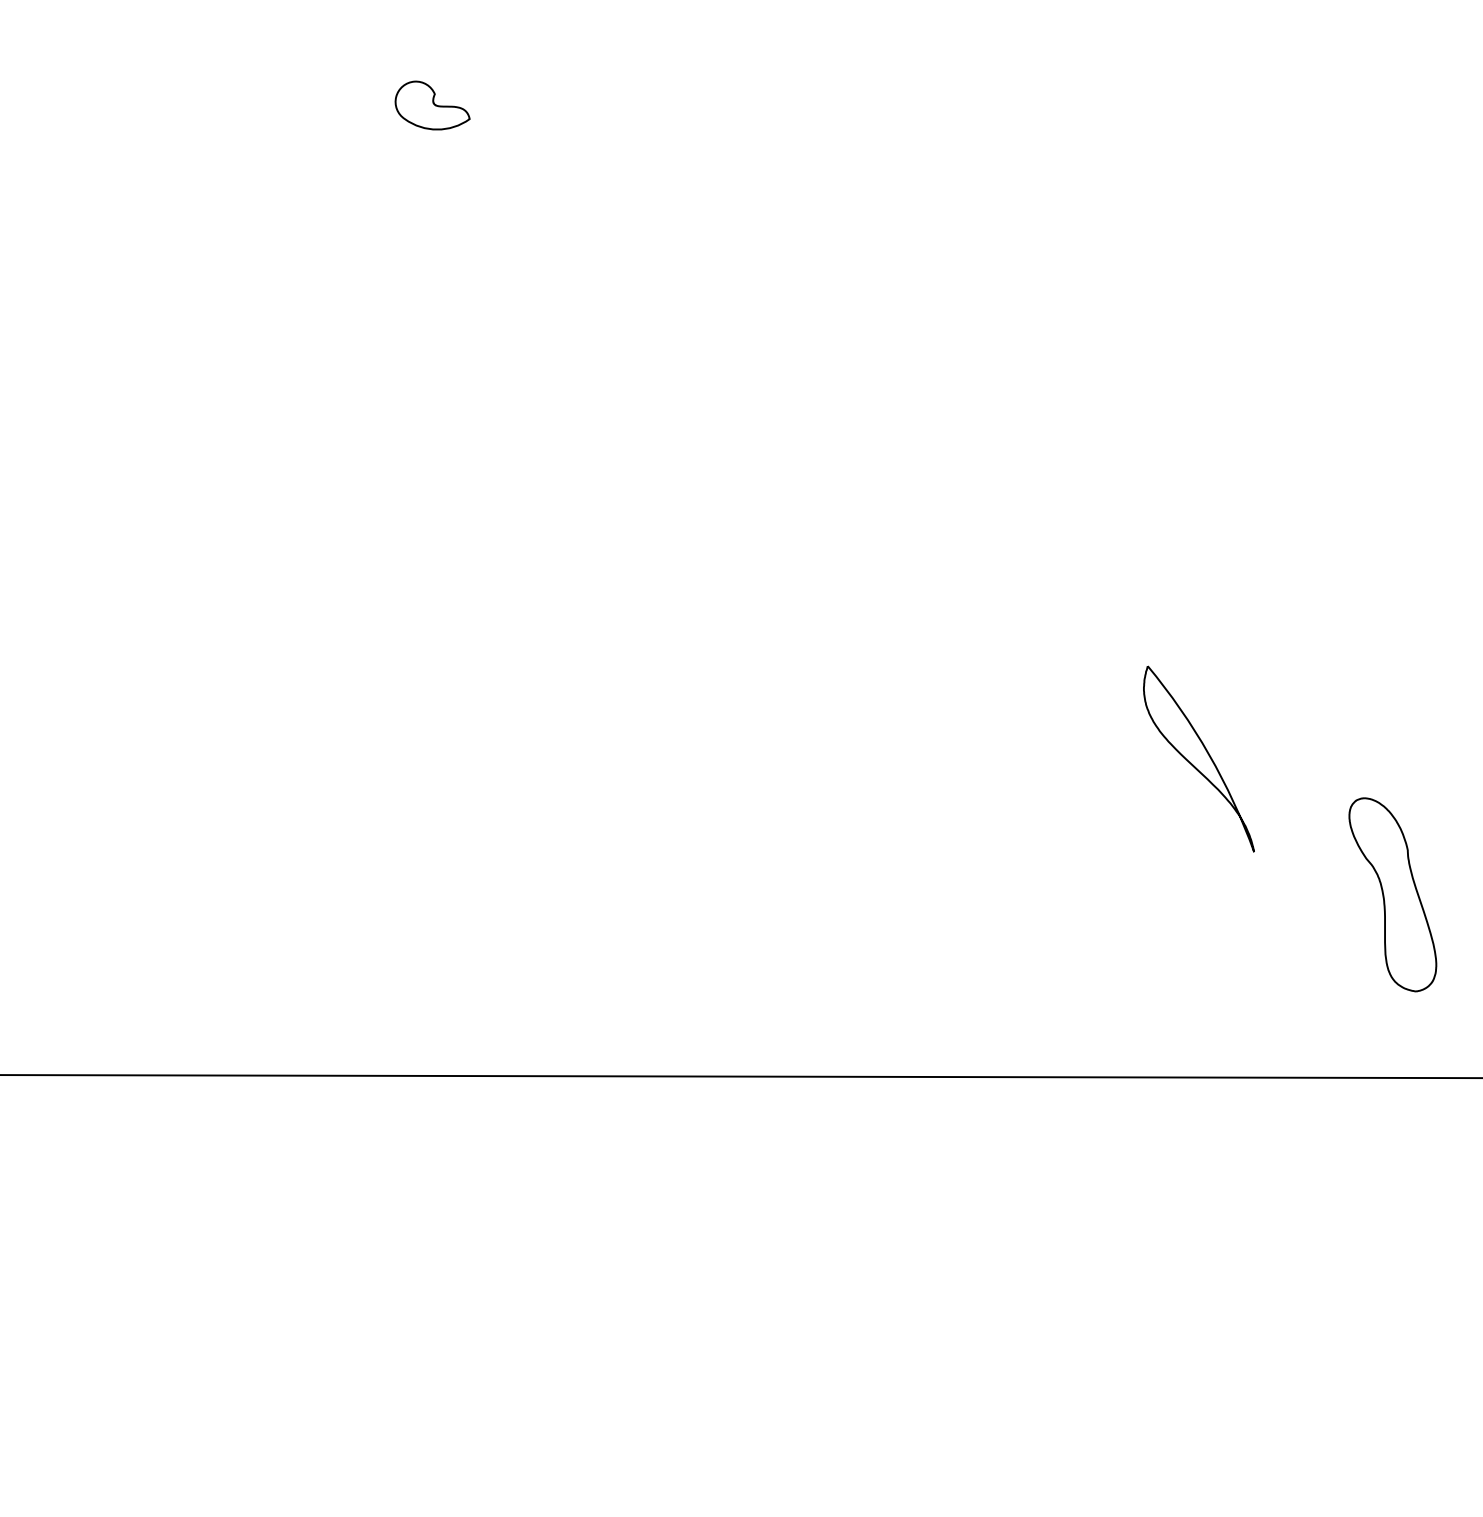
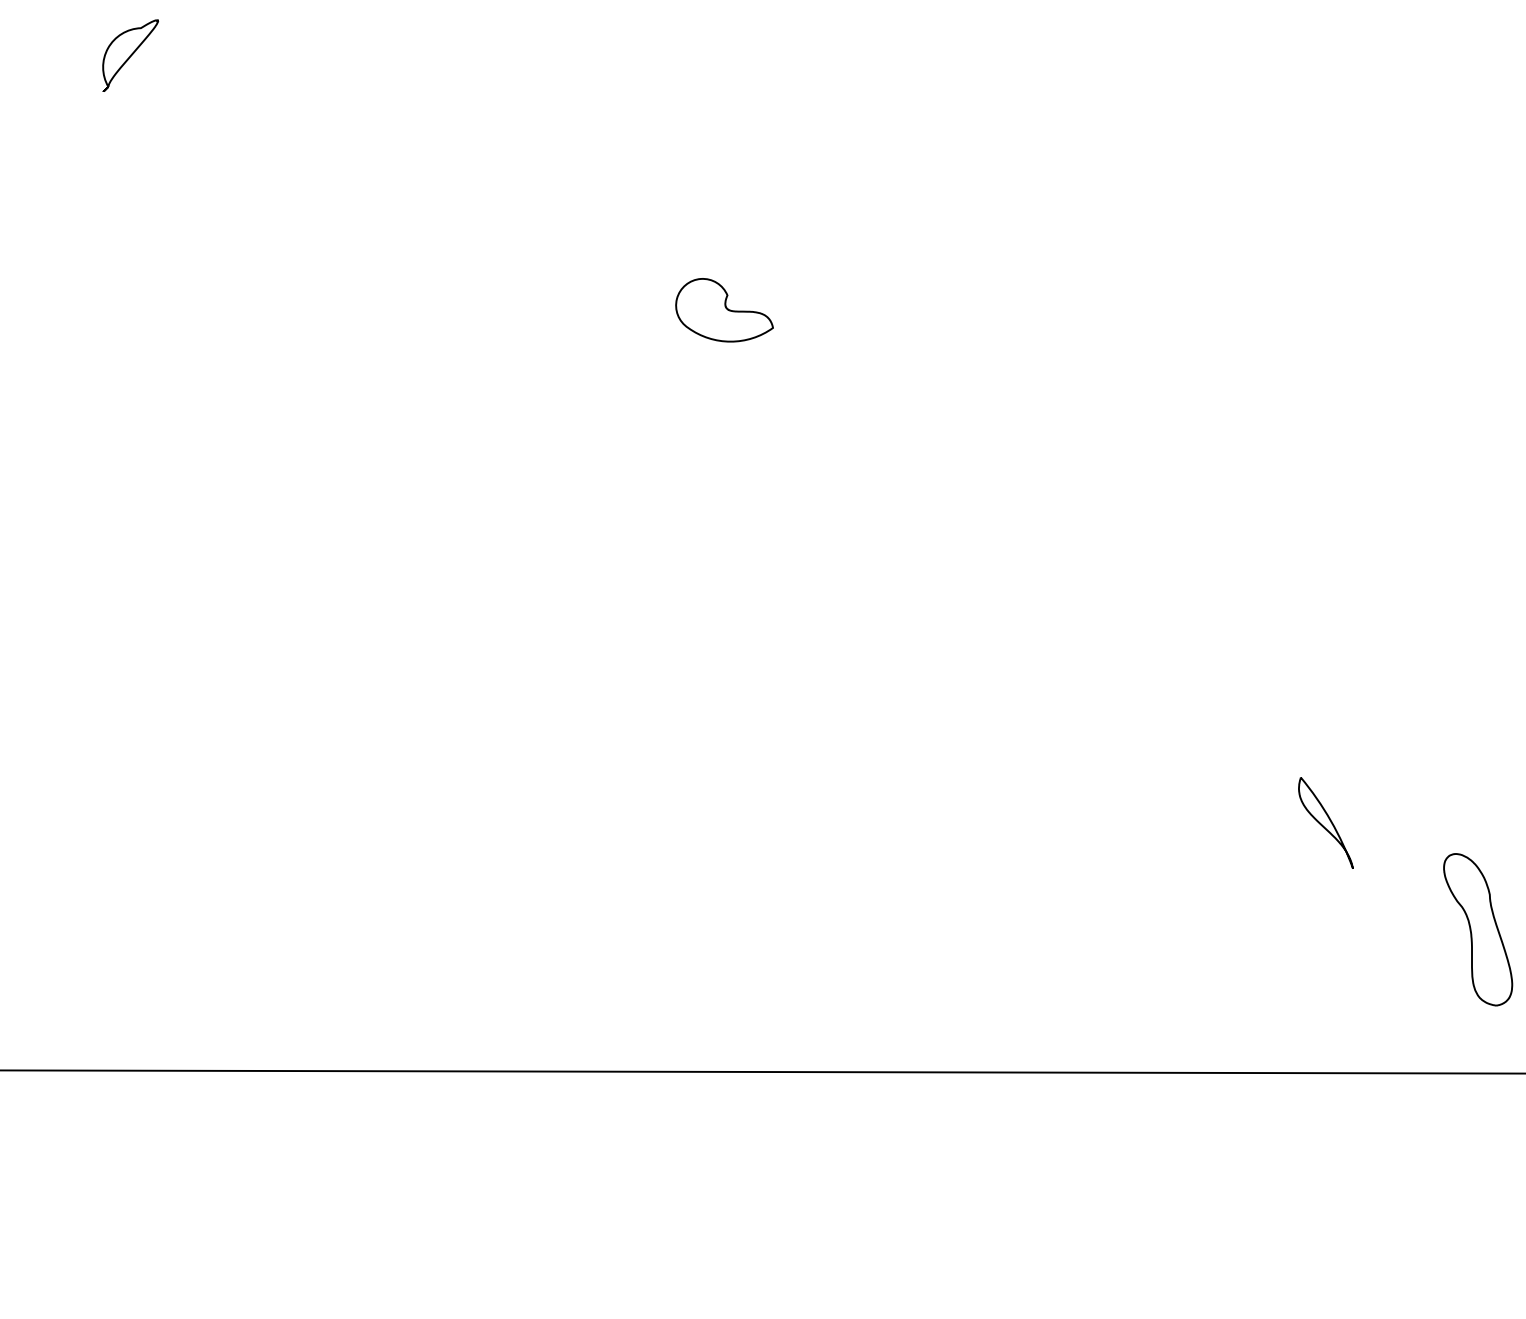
part: (432, 105) -> (724, 310), size x1.67
part: (1198, 758) -> (1325, 822), size x0.62

